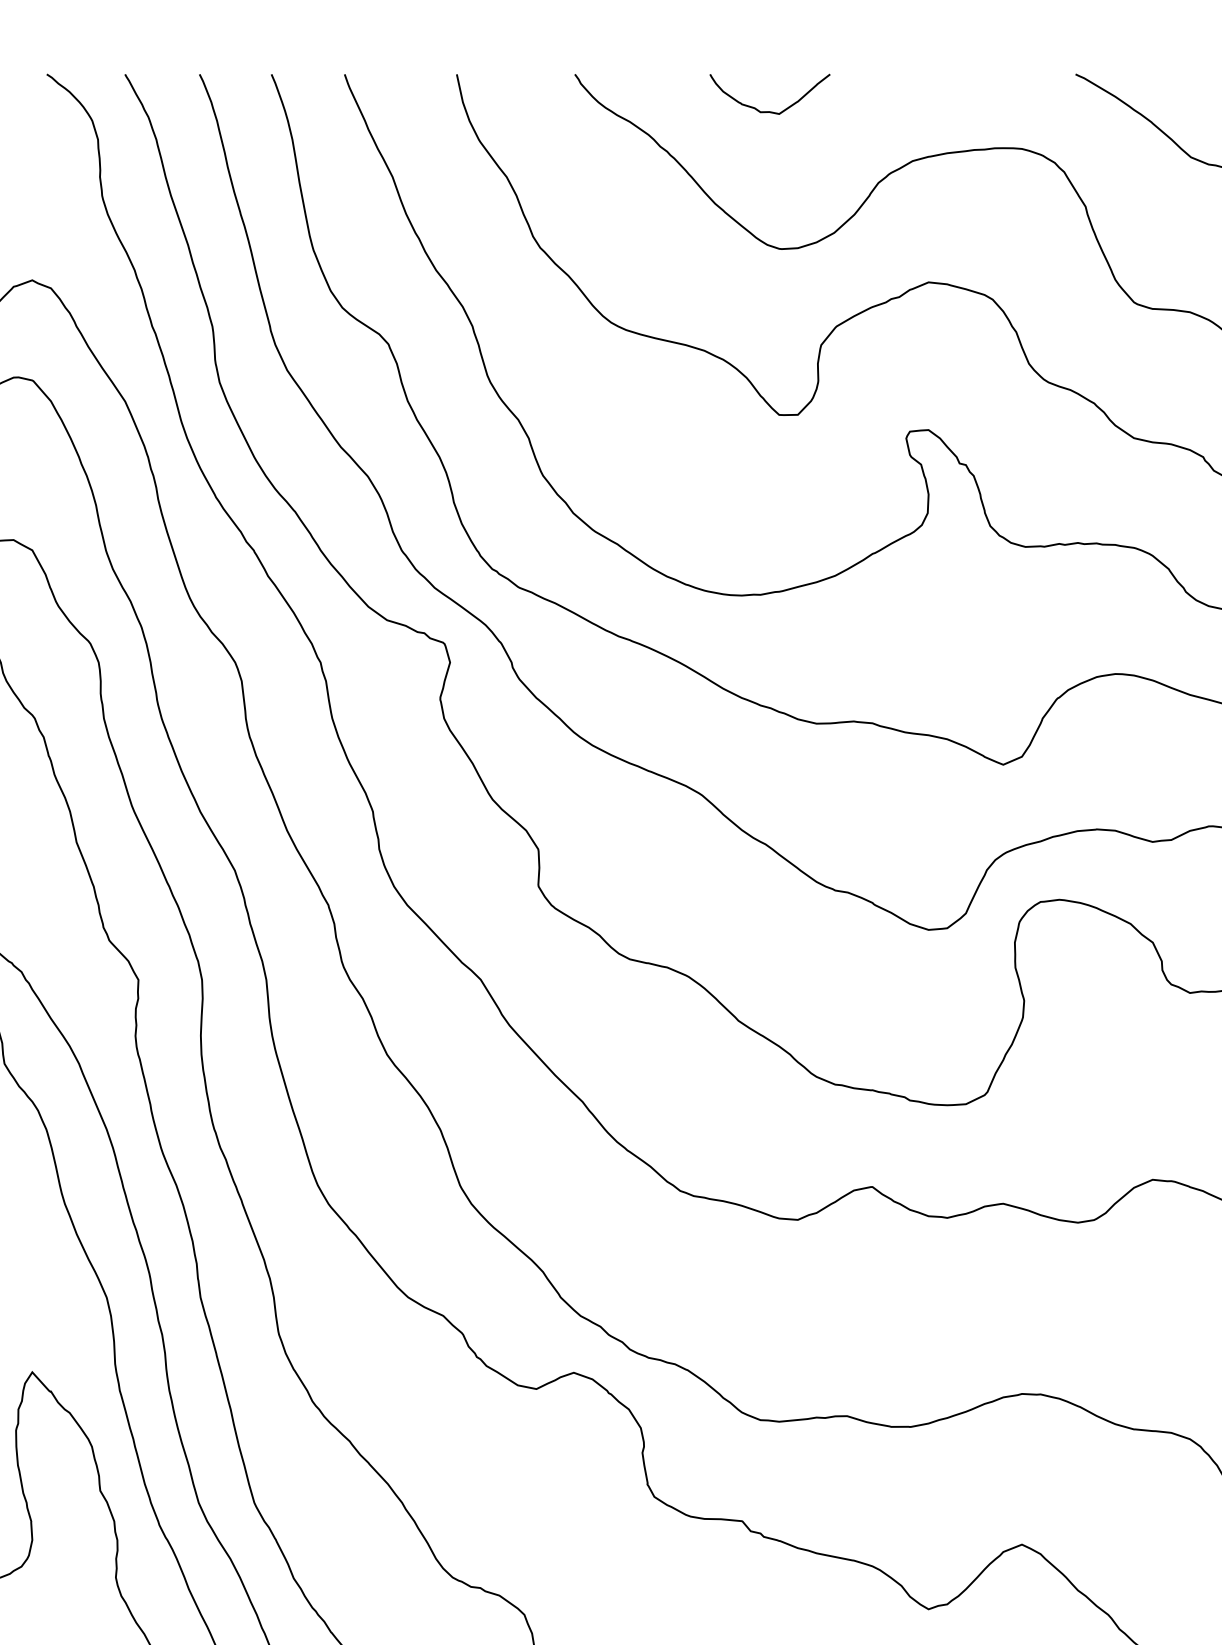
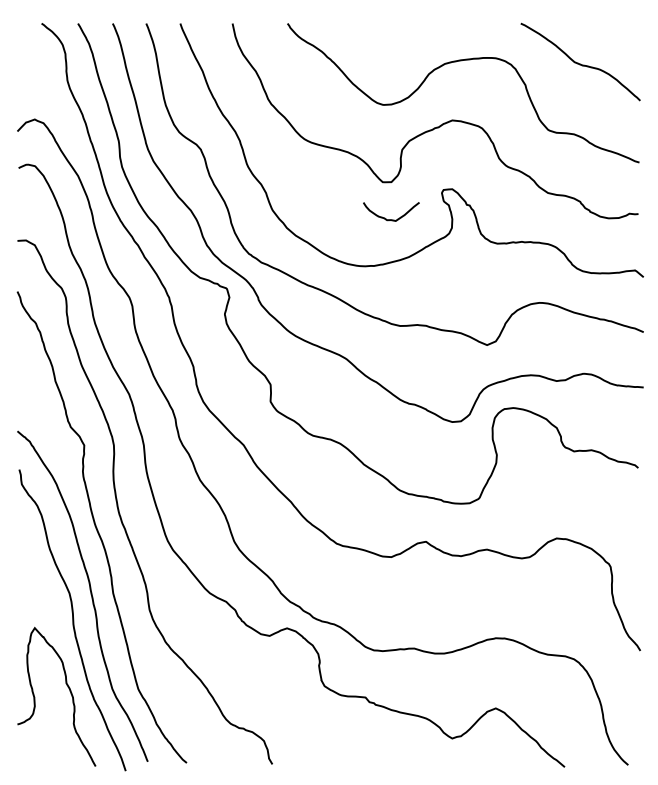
curve: (770, 110) -> (391, 219), moved

